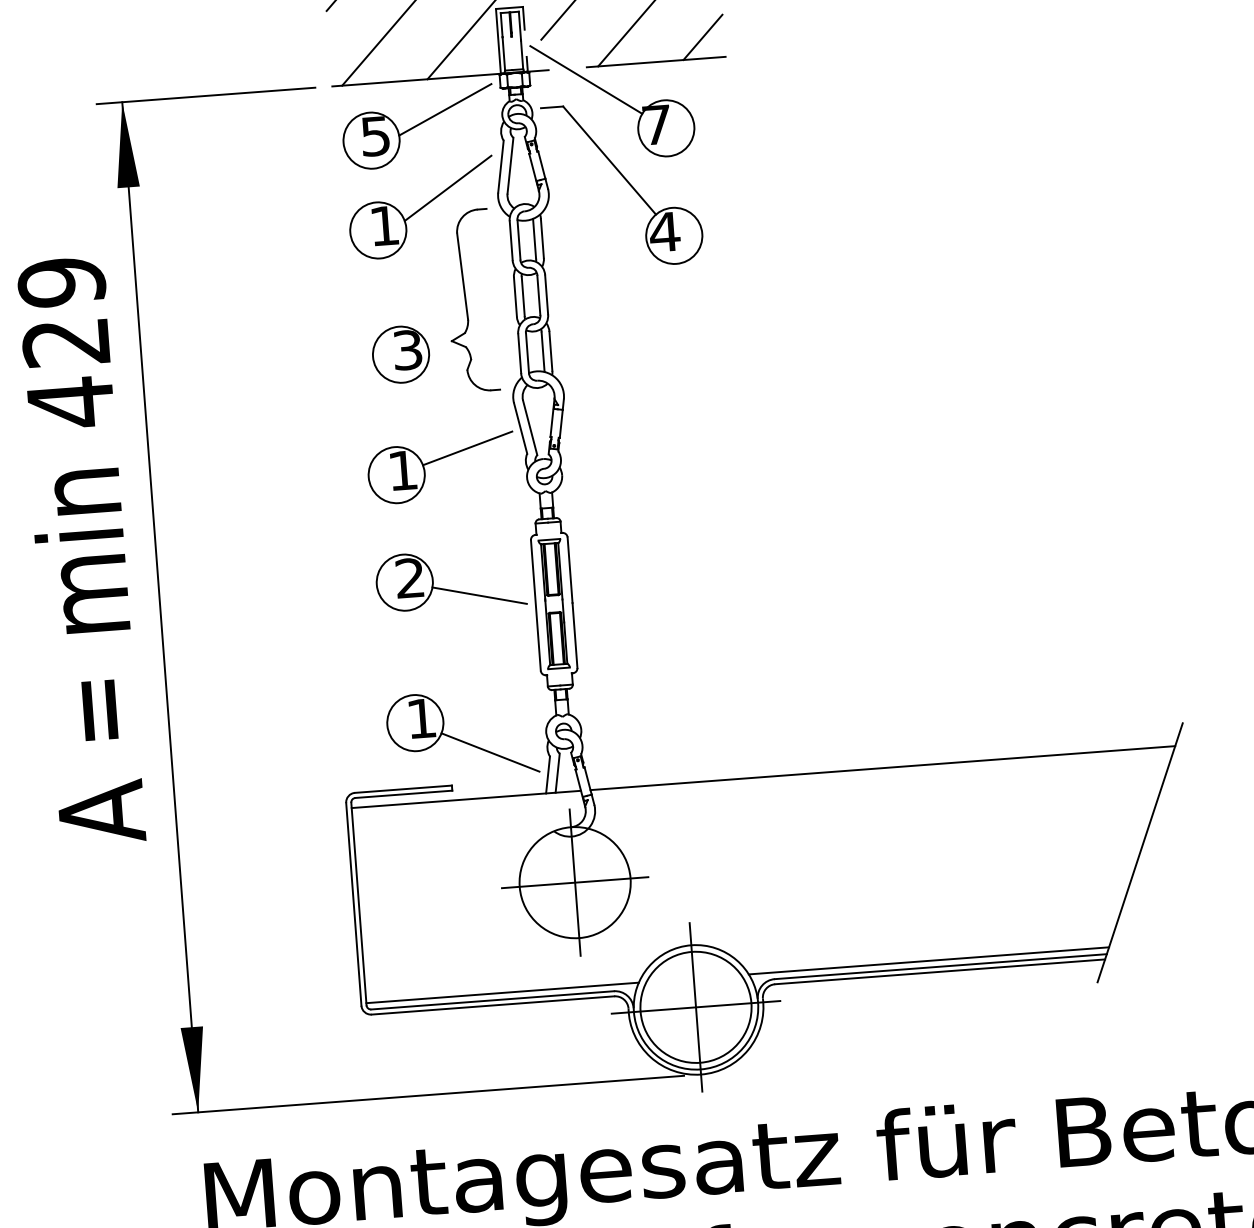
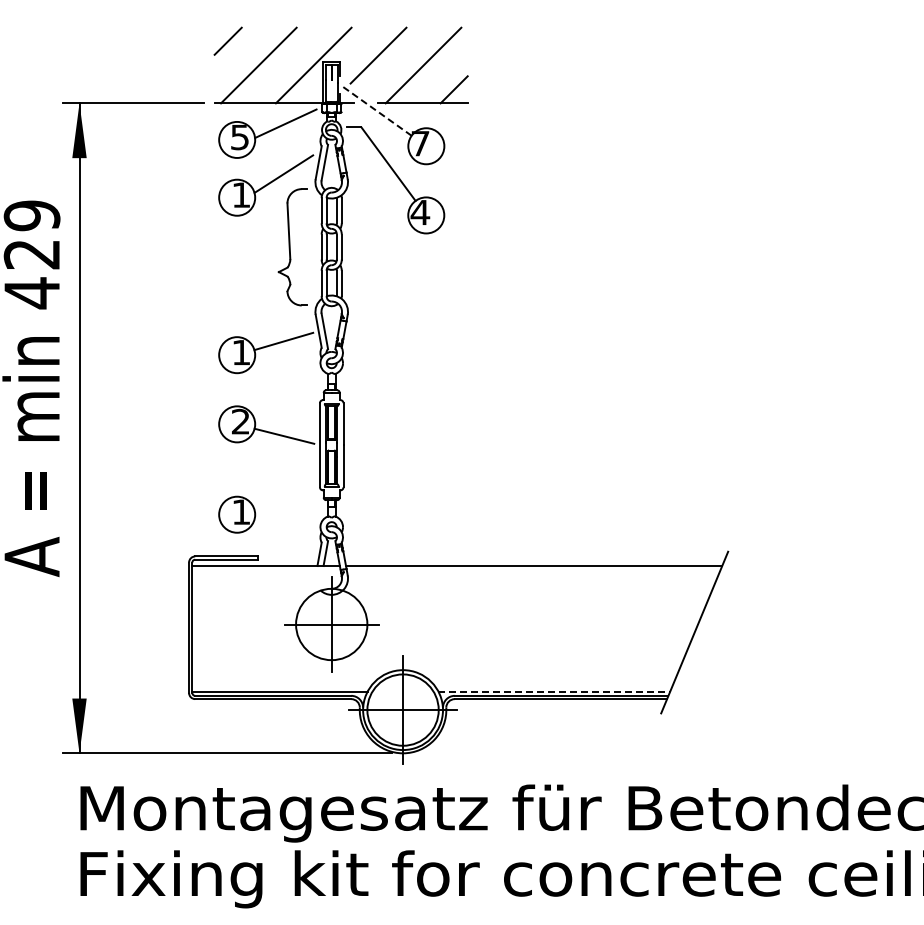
line: (586, 80) -> (377, 111), solid -> dashed
part: (400, 355) -> (245, 278), removed
line: (489, 751) -> (283, 536), removed
line: (929, 960) -> (554, 691), solid -> dashed

